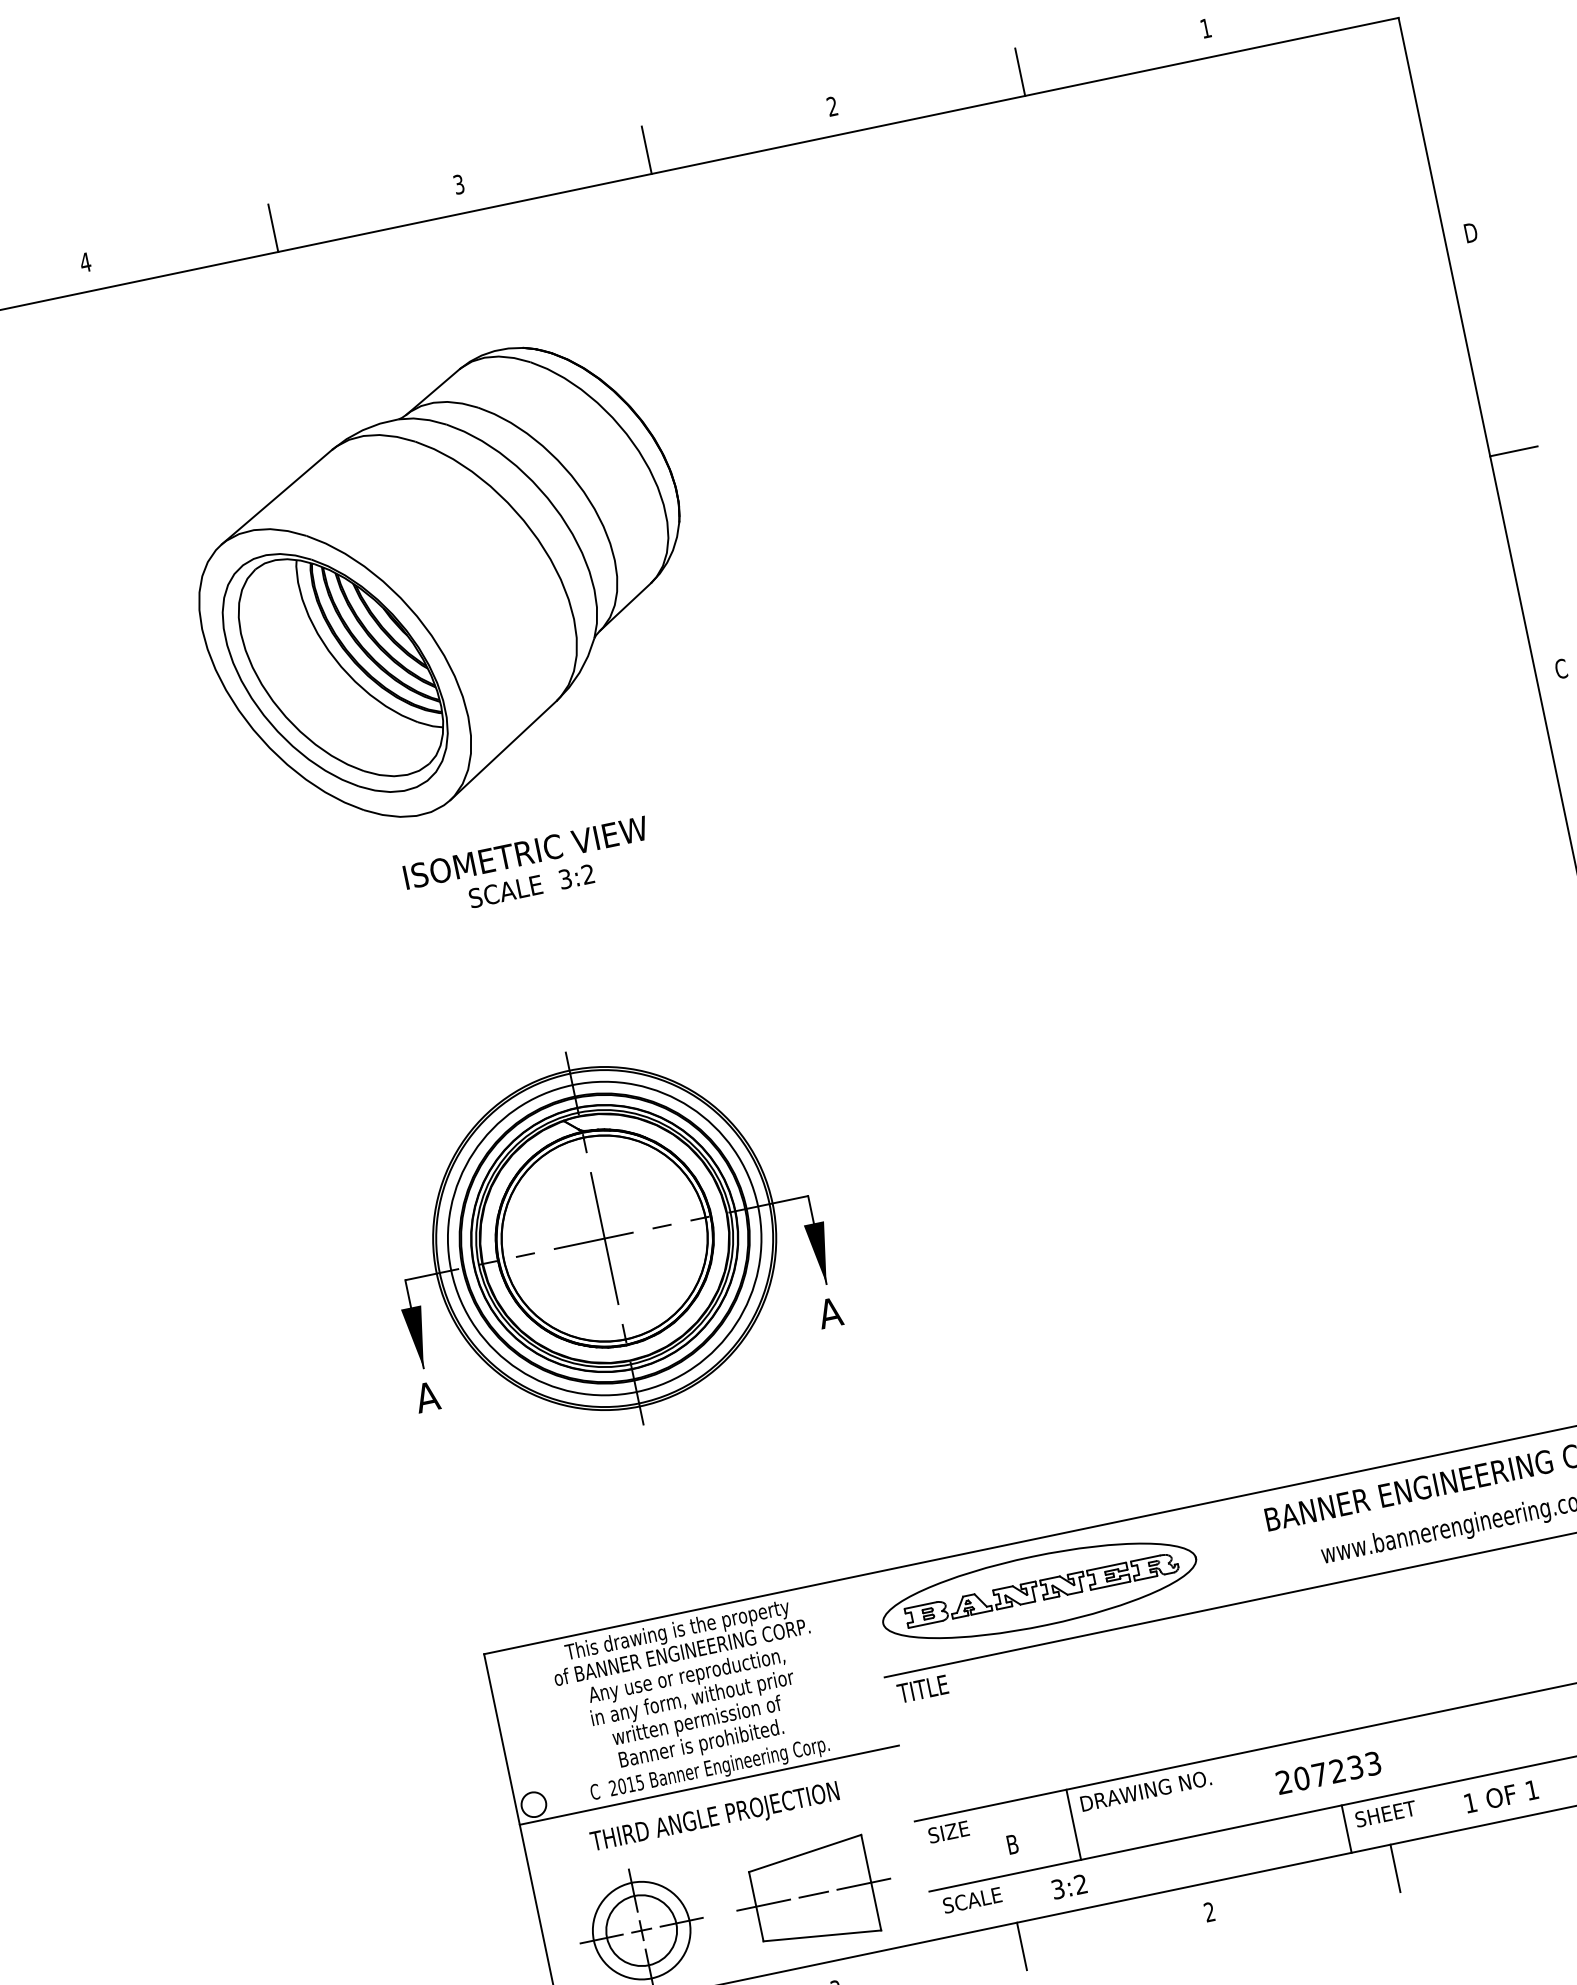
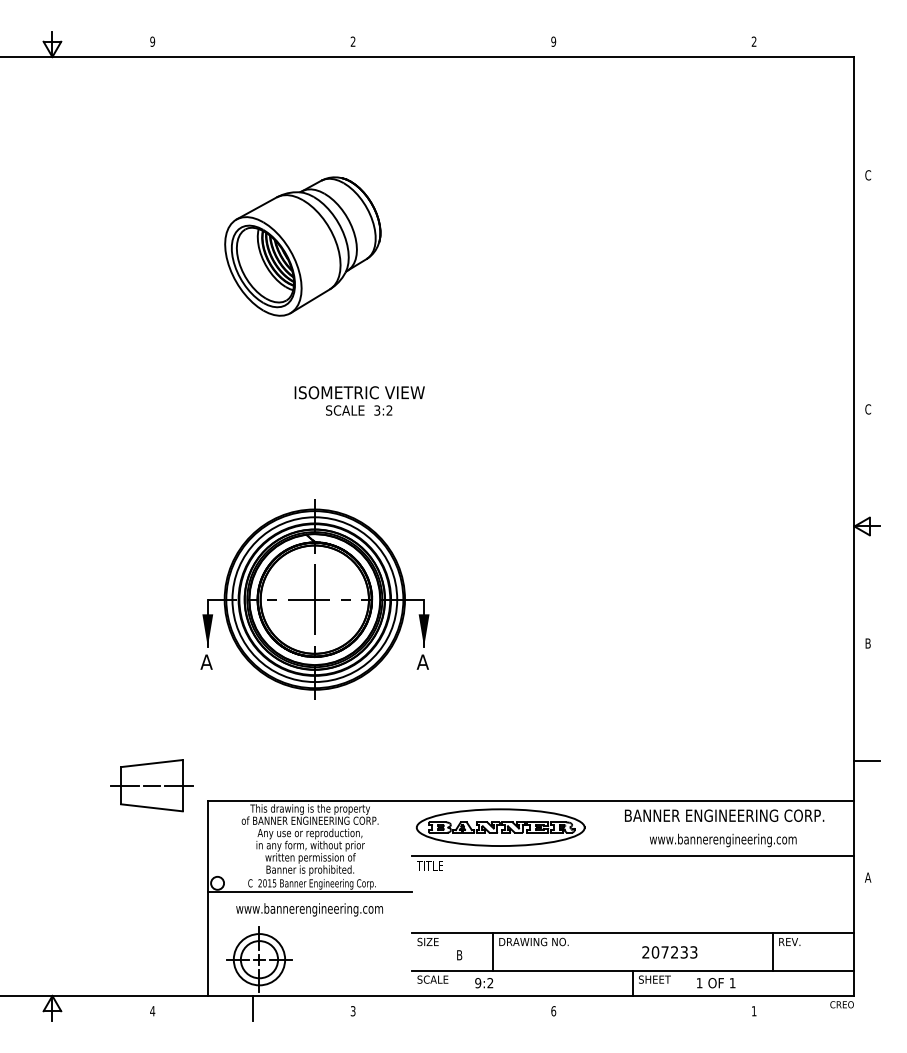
text: (1204, 28) -> (753, 41), 1 -> 2
line: (1019, 72) -> (653, 44), removed
text: (832, 106) -> (553, 41), 2 -> 9
line: (646, 150) -> (453, 44), removed
text: (457, 184) -> (352, 41), 3 -> 2
line: (272, 228) -> (252, 44), removed
text: (1470, 233) -> (868, 175), D -> C
text: (85, 262) -> (152, 41), 4 -> 9
line: (1512, 451) -> (866, 292), removed
part: (444, 585) -> (302, 246), size x0.6
text: (528, 867) -> (359, 400), moved
text: (1328, 1773) -> (669, 952), moved
text: (715, 1817) -> (309, 909), THIRD ANGLE PROJECTION -> www.bannerengineering.com
line: (1394, 1868) -> (653, 1008), removed
text: (1058, 1887) -> (478, 982), 3:2 -> 9:2
part: (812, 1894) -> (151, 785), moved
text: (1209, 1912) -> (553, 1011), 2 -> 6
line: (1022, 1946) -> (453, 1008), removed

